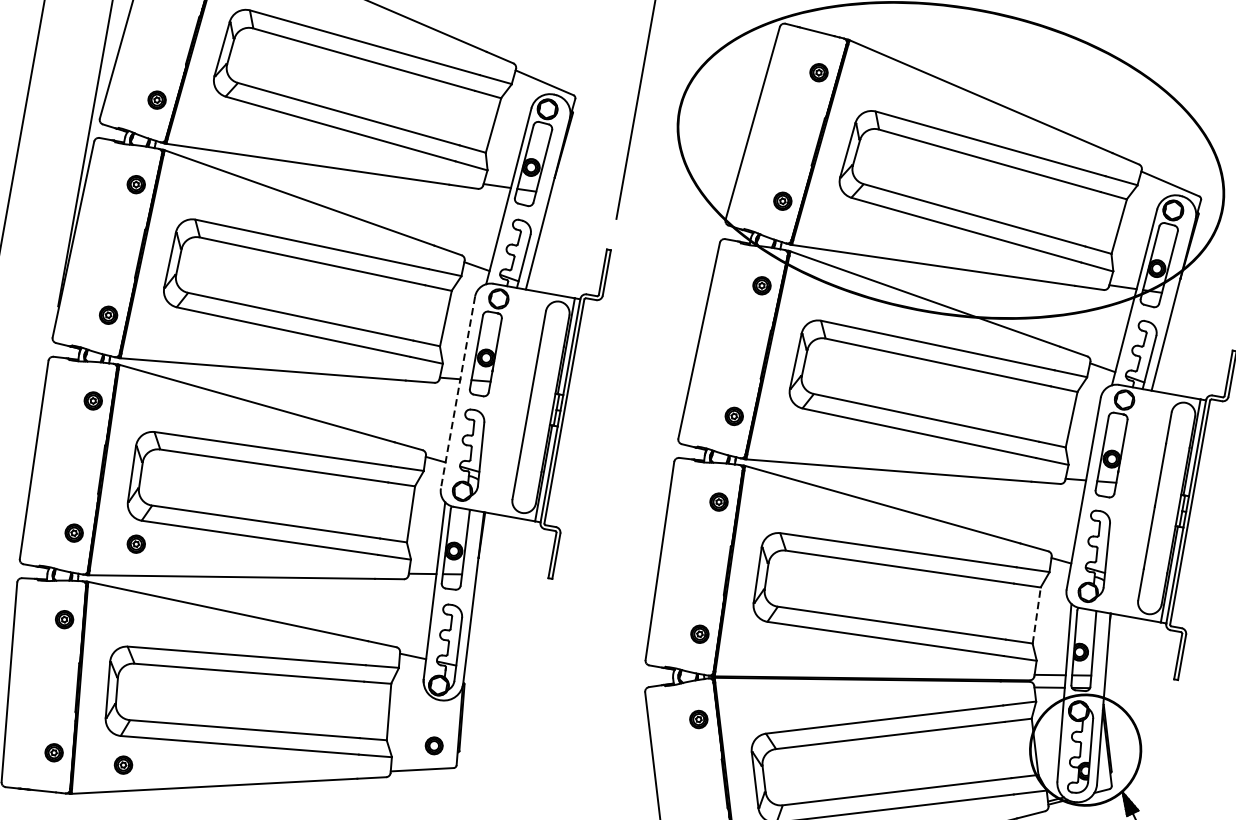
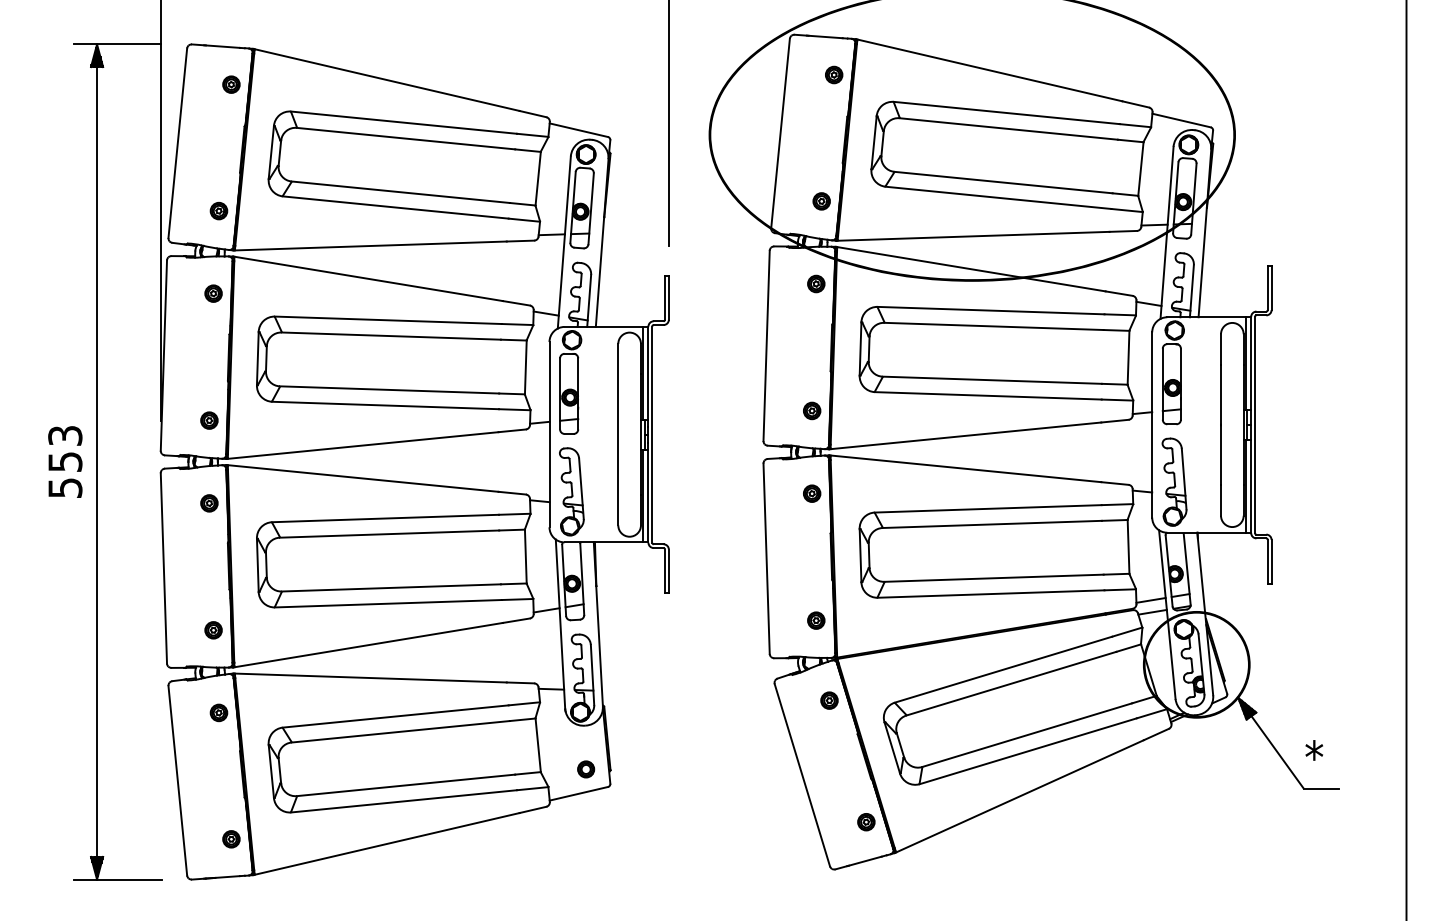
line: (458, 392) -> (549, 434), dashed -> solid
part: (136, 544) -> (273, 630), removed
line: (1036, 615) -> (1128, 546), dashed -> solid
part: (123, 765) -> (298, 839), removed

